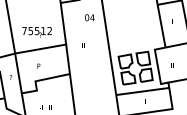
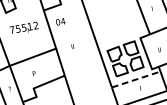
text: (89, 17) -> (60, 21), moved
text: (36, 32) -> (23, 29), moved
line: (142, 91) -> (135, 79), solid -> dashed

